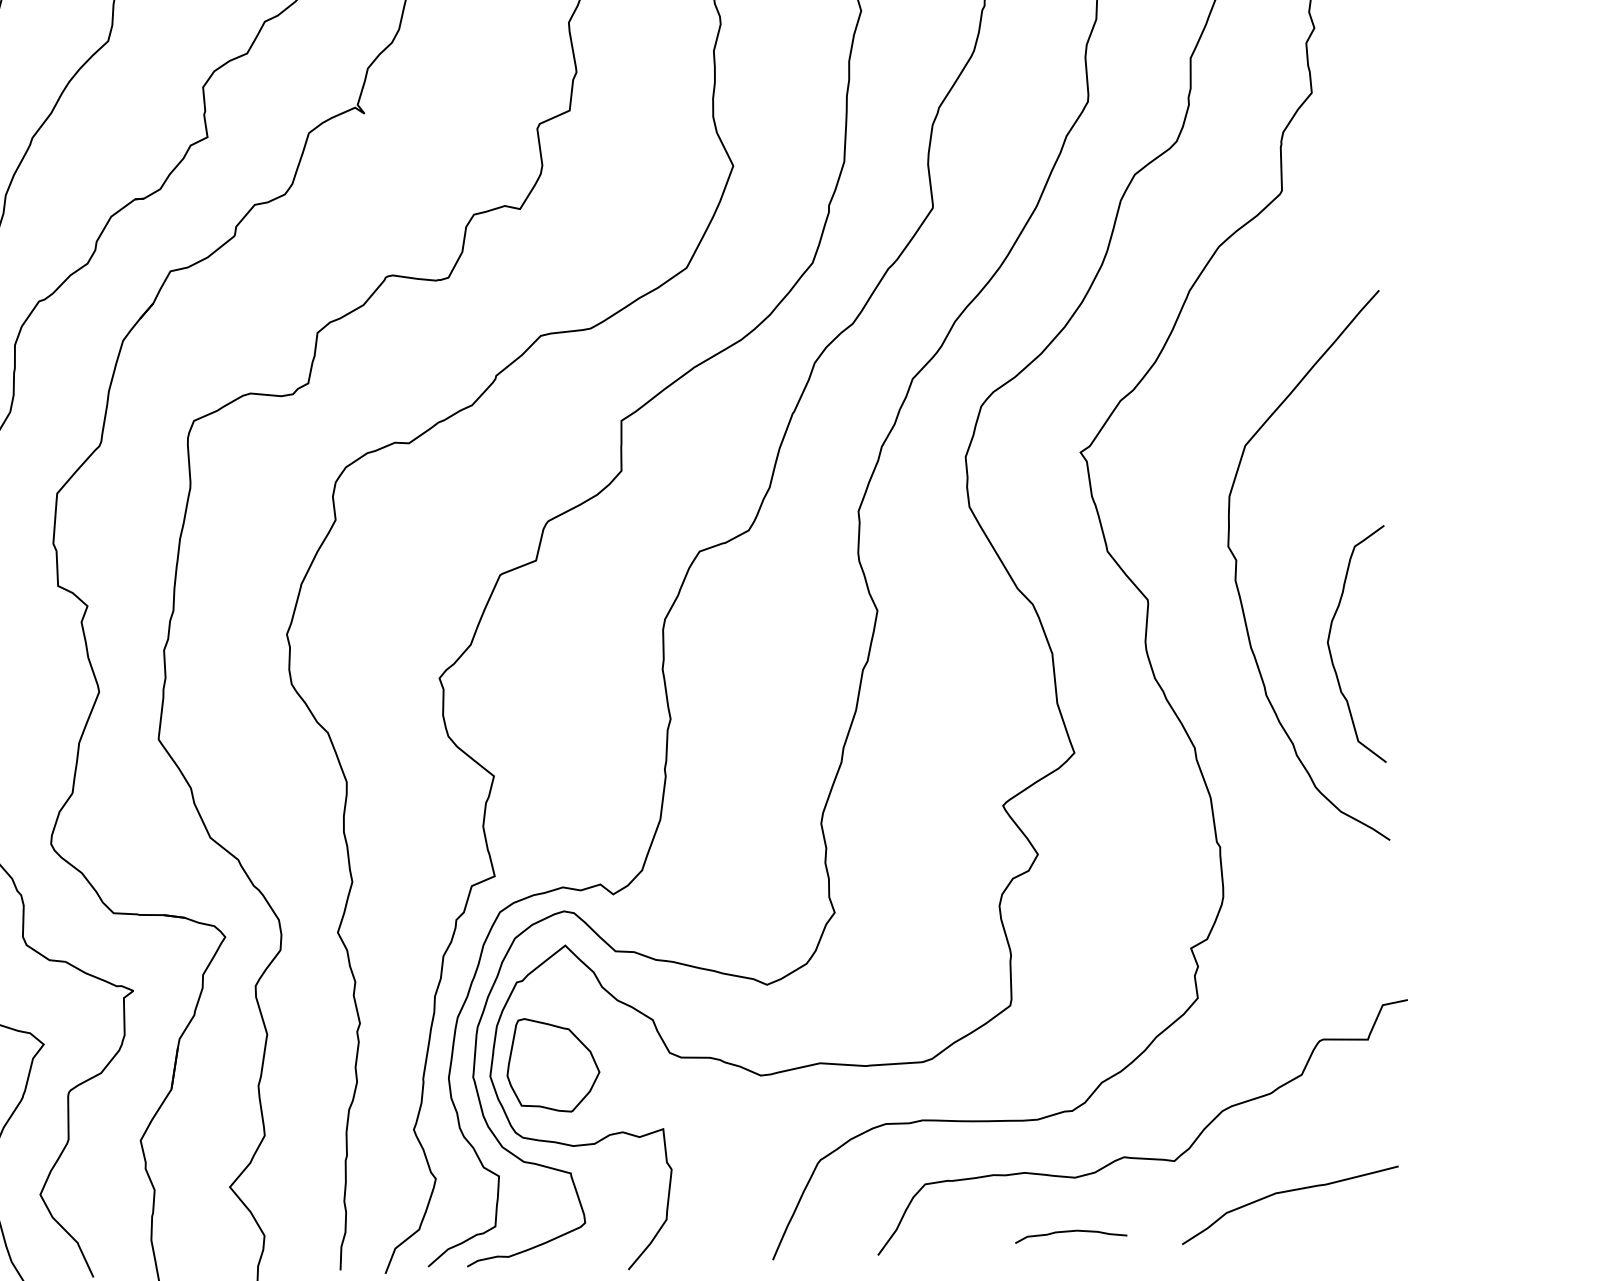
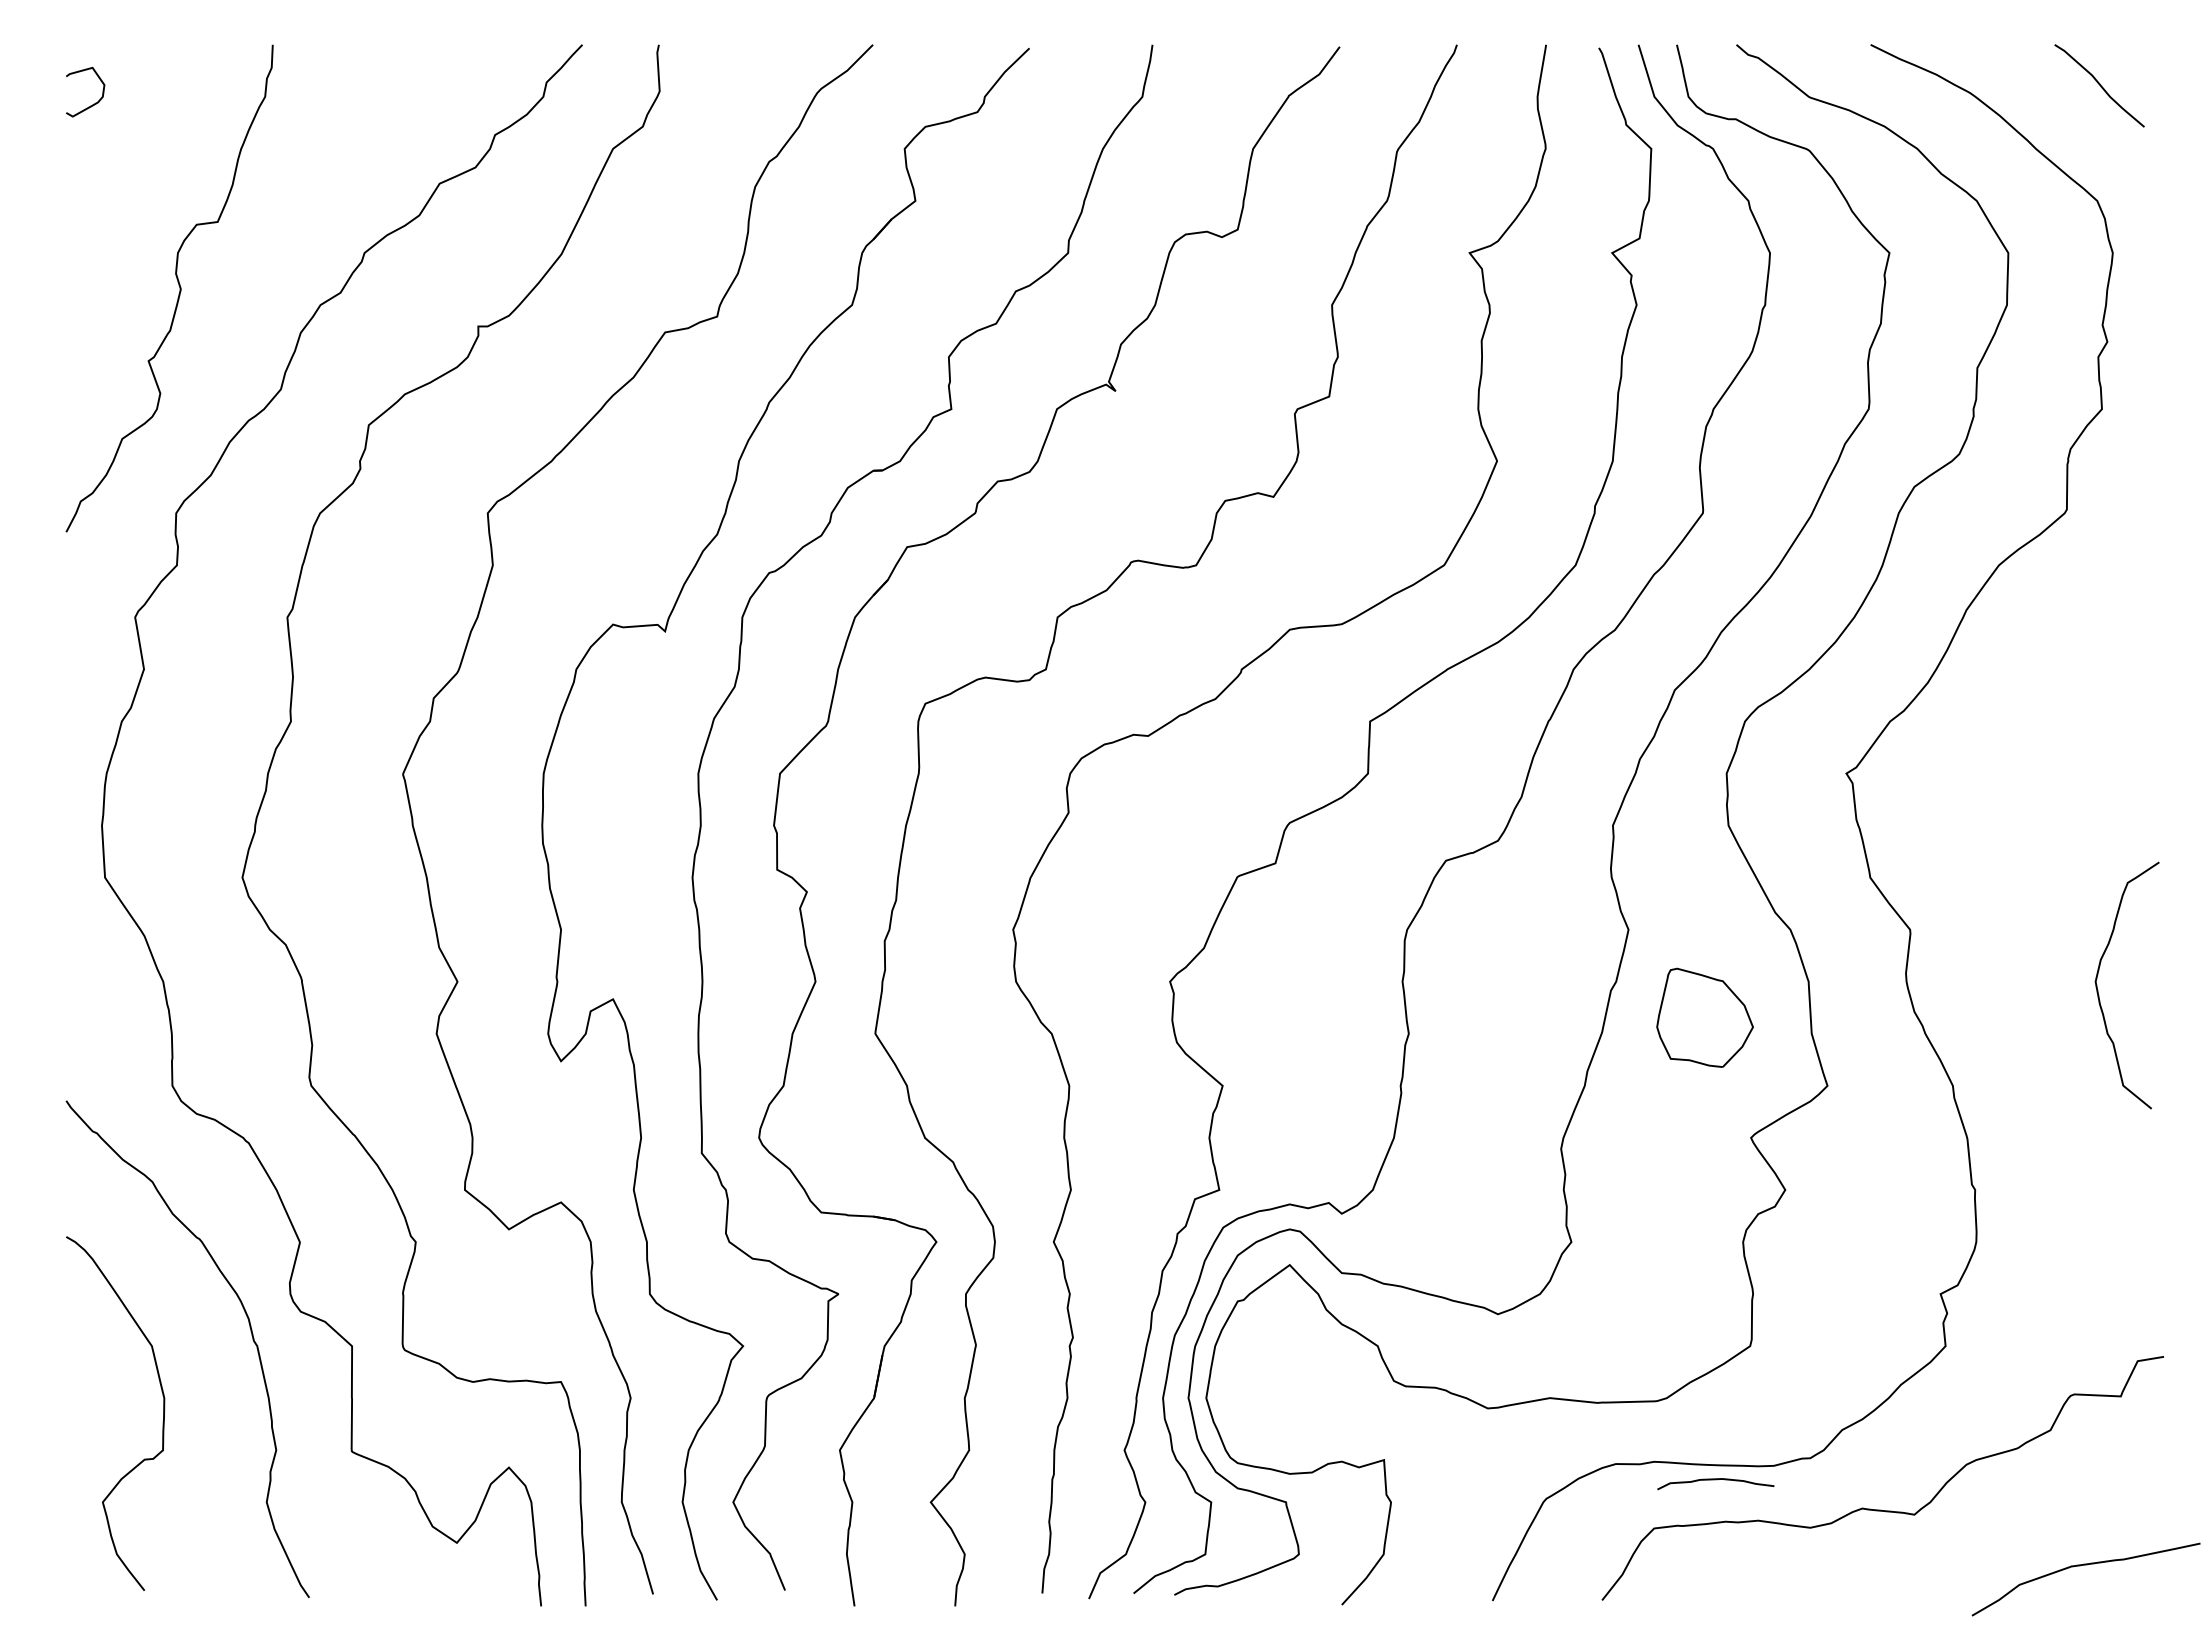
curve: (1237, 569) -> (2004, 901), removed
part: (552, 1064) -> (1704, 1017), moved
curve: (1284, 1193) -> (2080, 1566), moved
curve: (1070, 1232) -> (1715, 1480), moved

